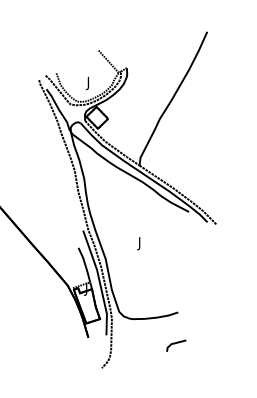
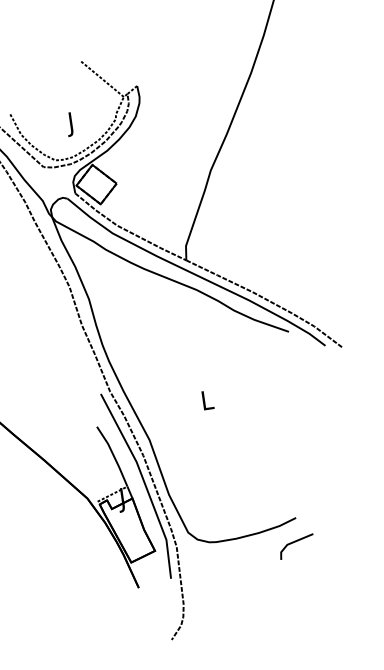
text: (139, 243) -> (206, 402), J -> L
line: (175, 344) -> (294, 544), moved

